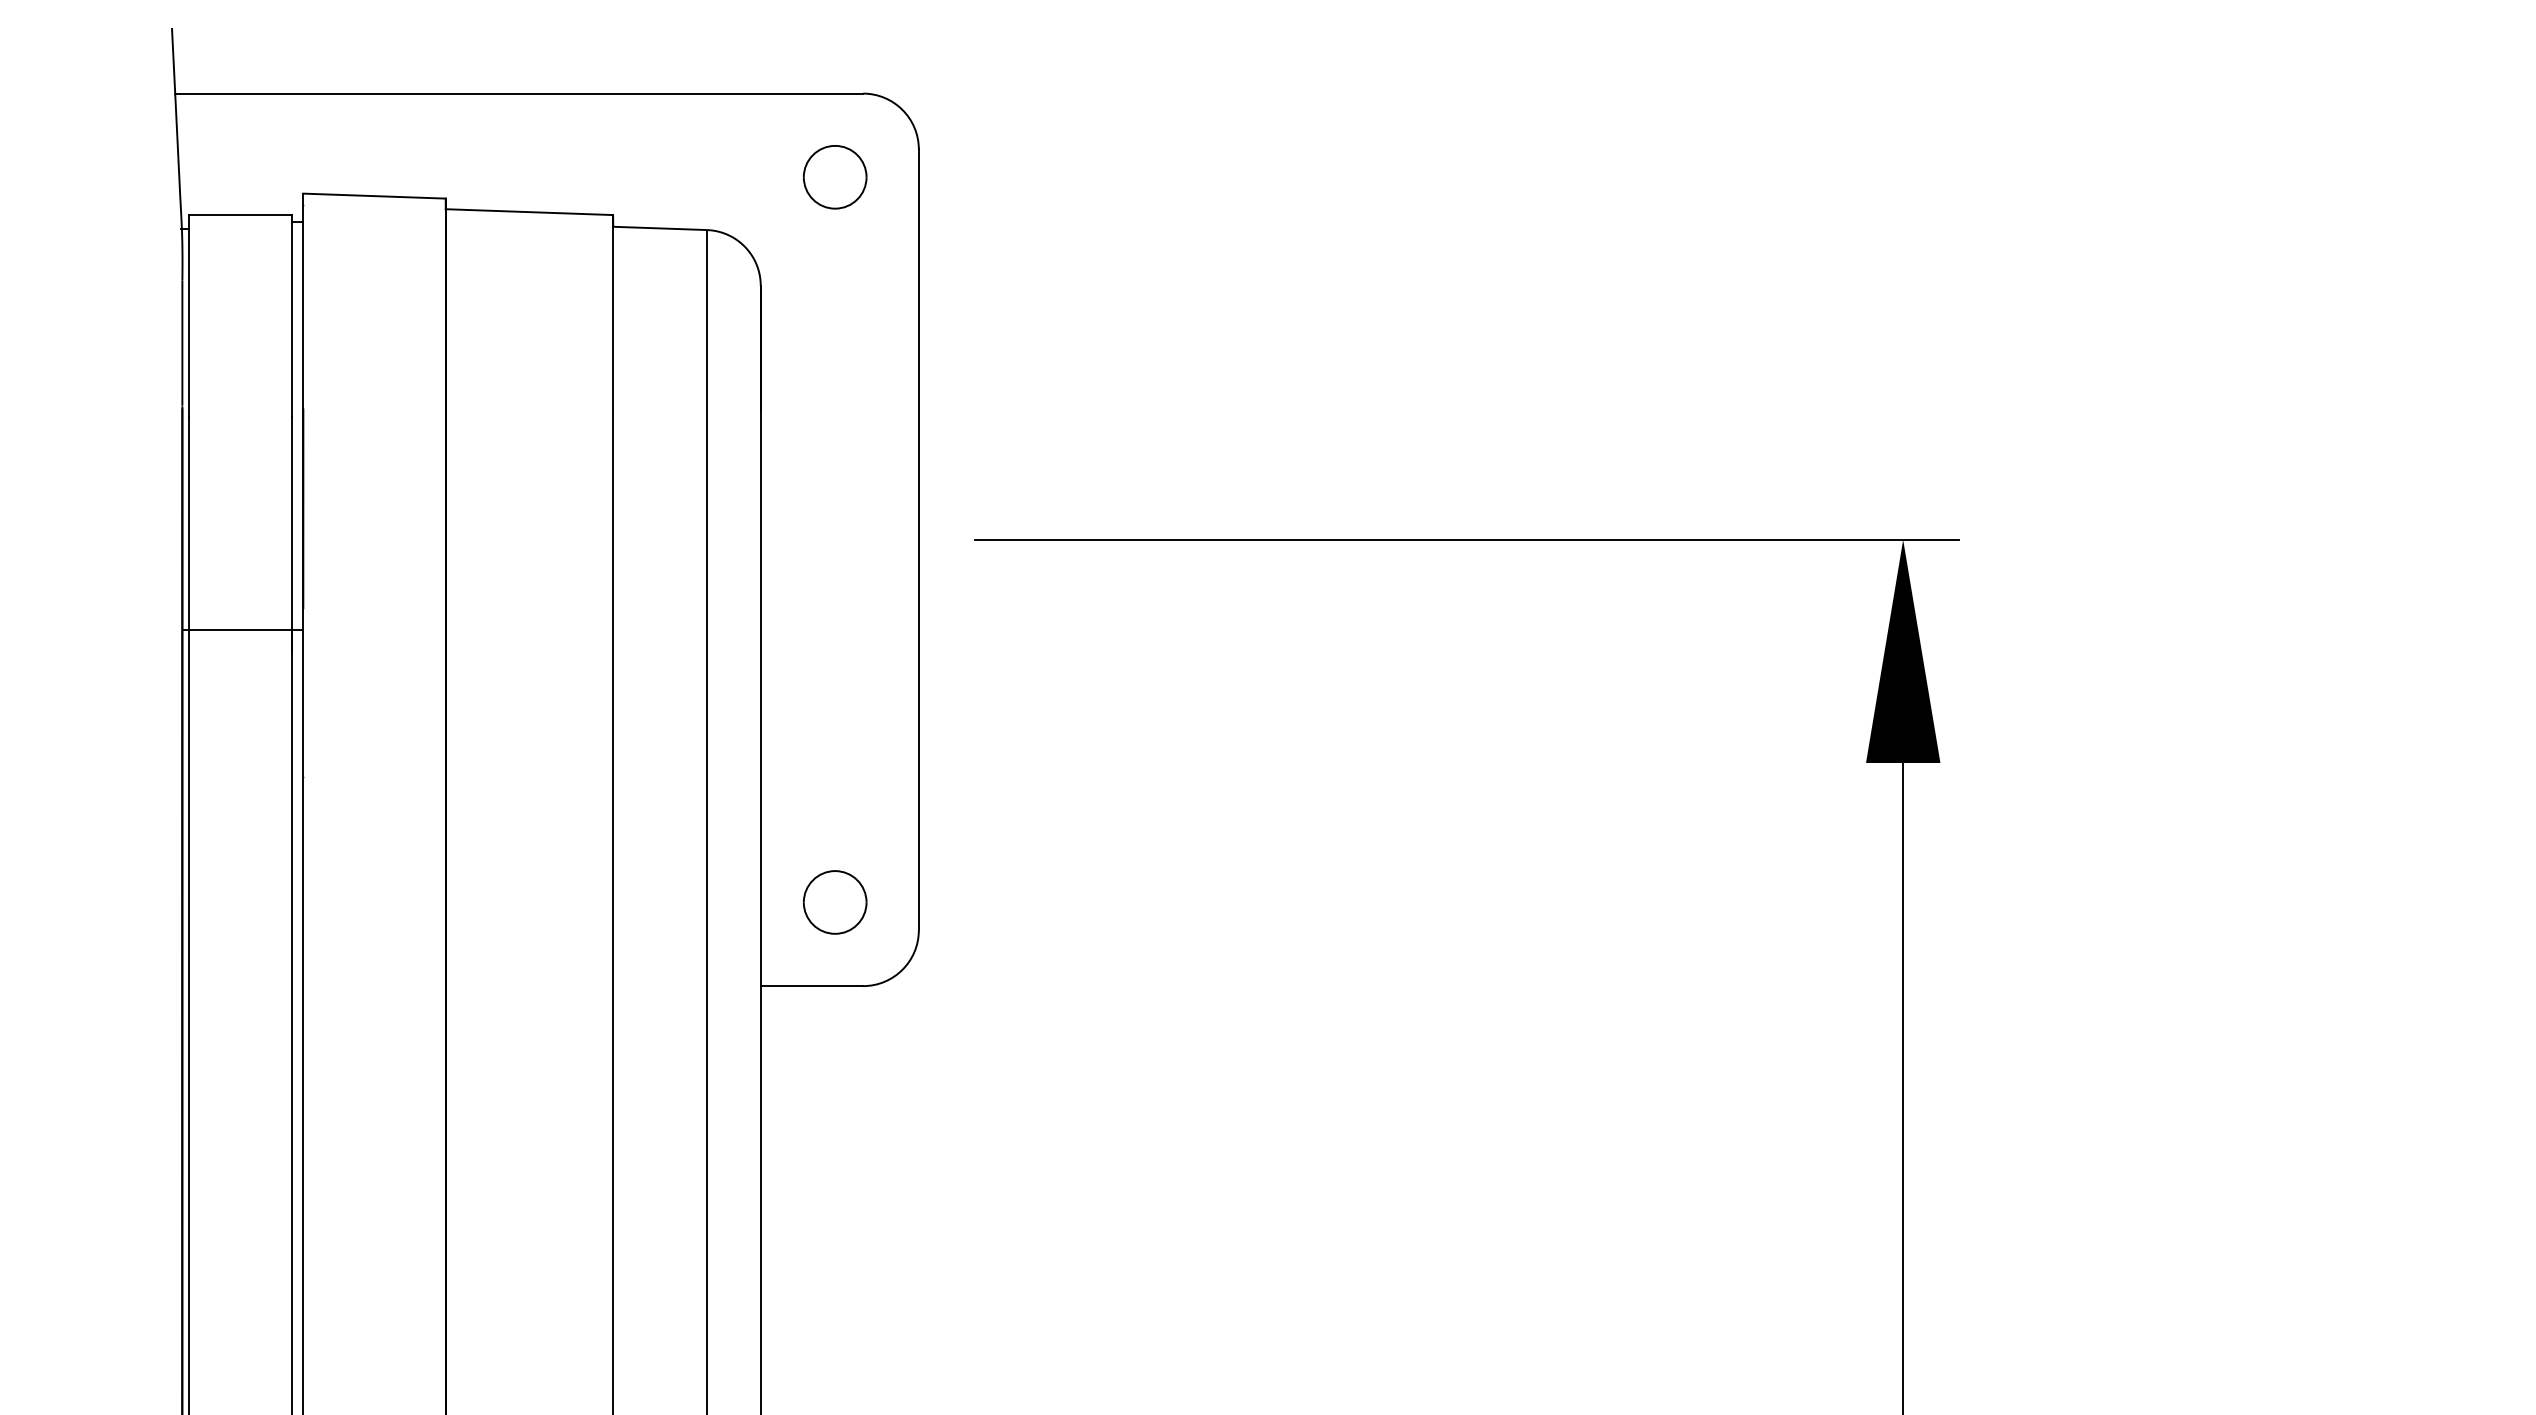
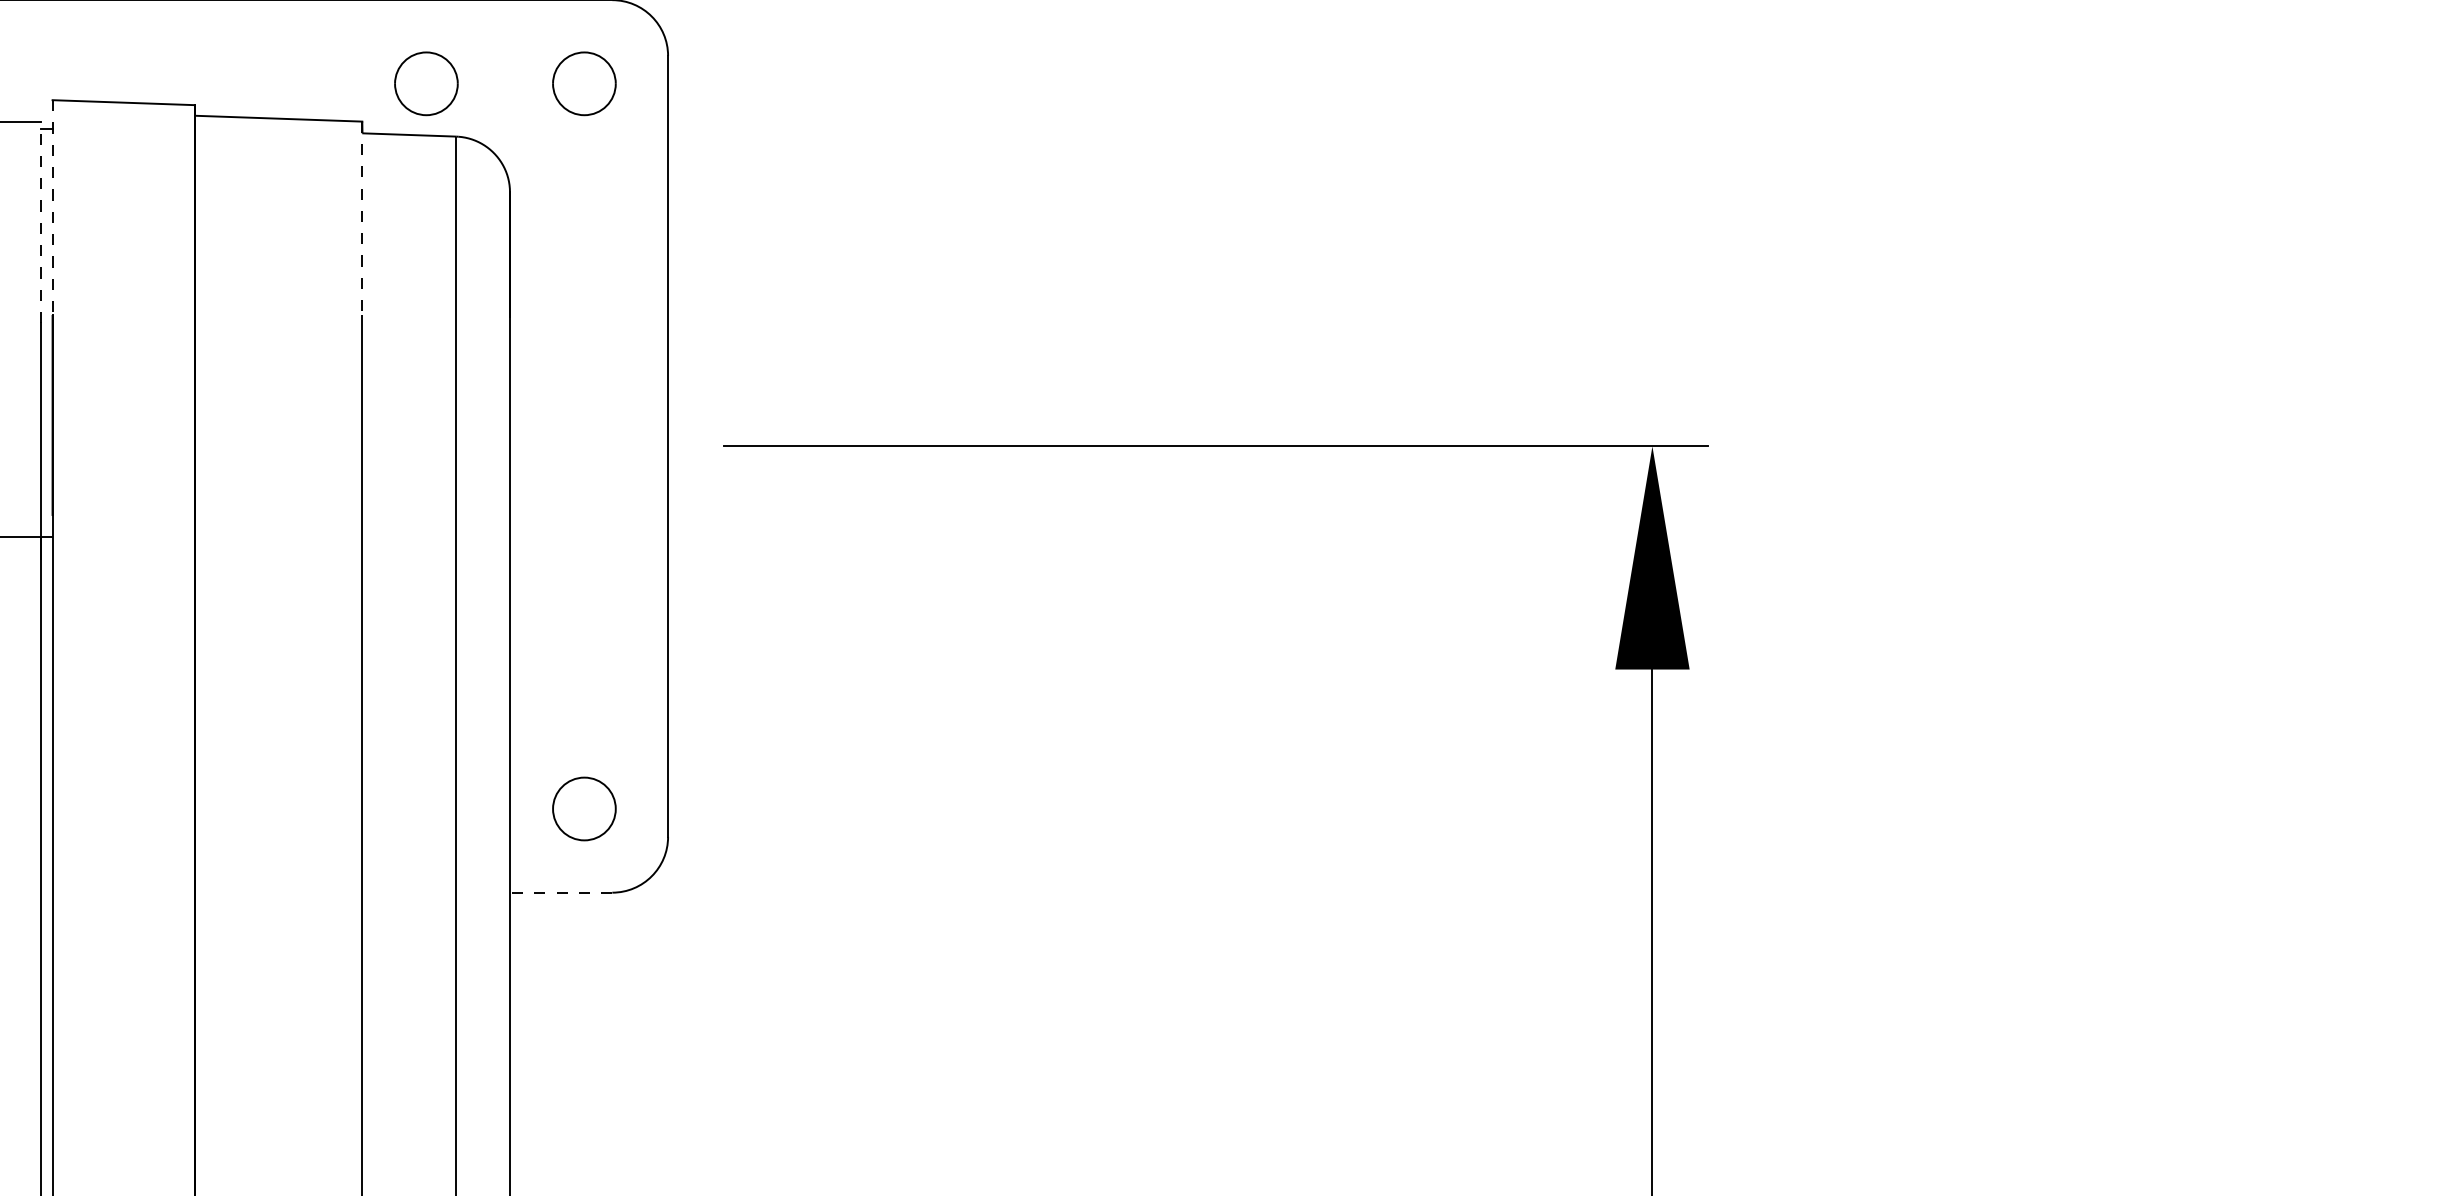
part: (676, 177) -> (425, 84), added
line: (303, 301) -> (52, 208), solid -> dashed
line: (613, 311) -> (362, 218), solid -> dashed
line: (292, 315) -> (41, 222), solid -> dashed
line: (811, 986) -> (560, 893), solid -> dashed

